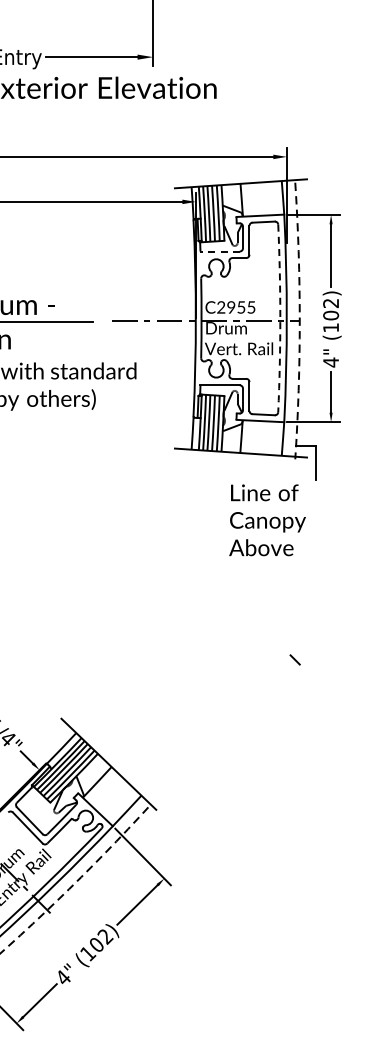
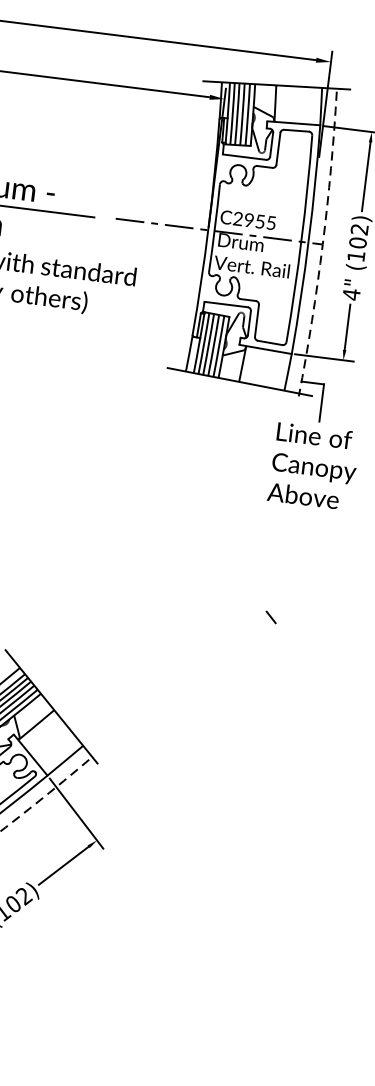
line: (220, 251) -> (244, 157), dashed -> solid
arc: (280, 318) -> (301, 239), dashed -> solid
text: (267, 520) -> (313, 466), moved

